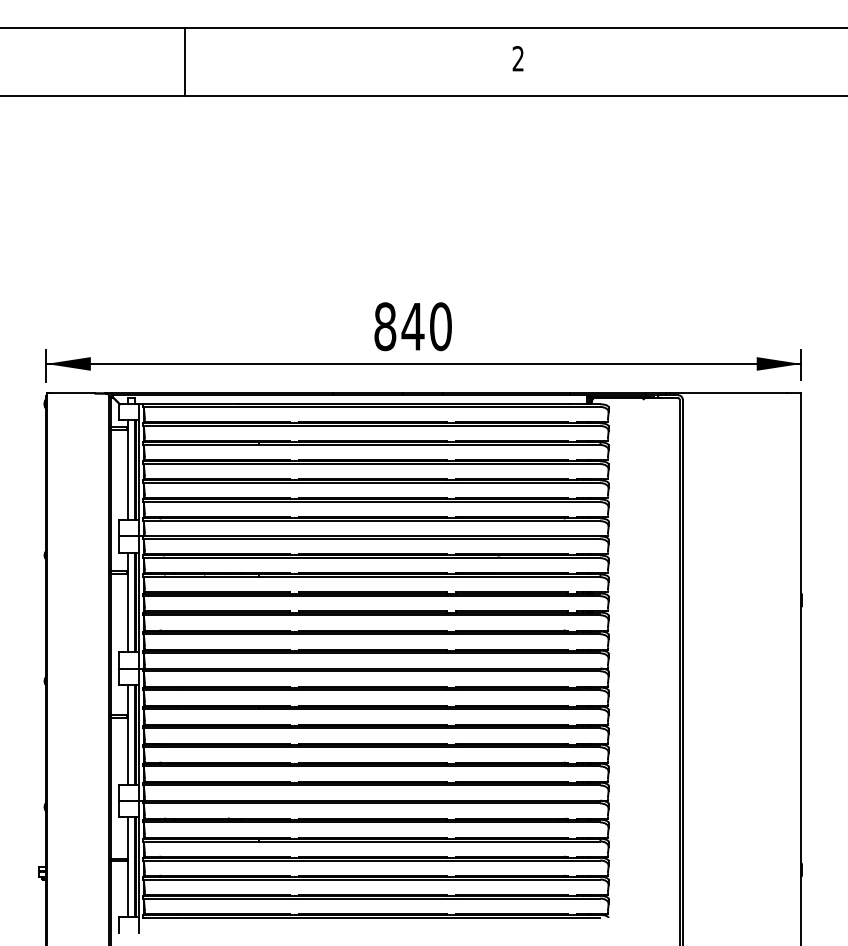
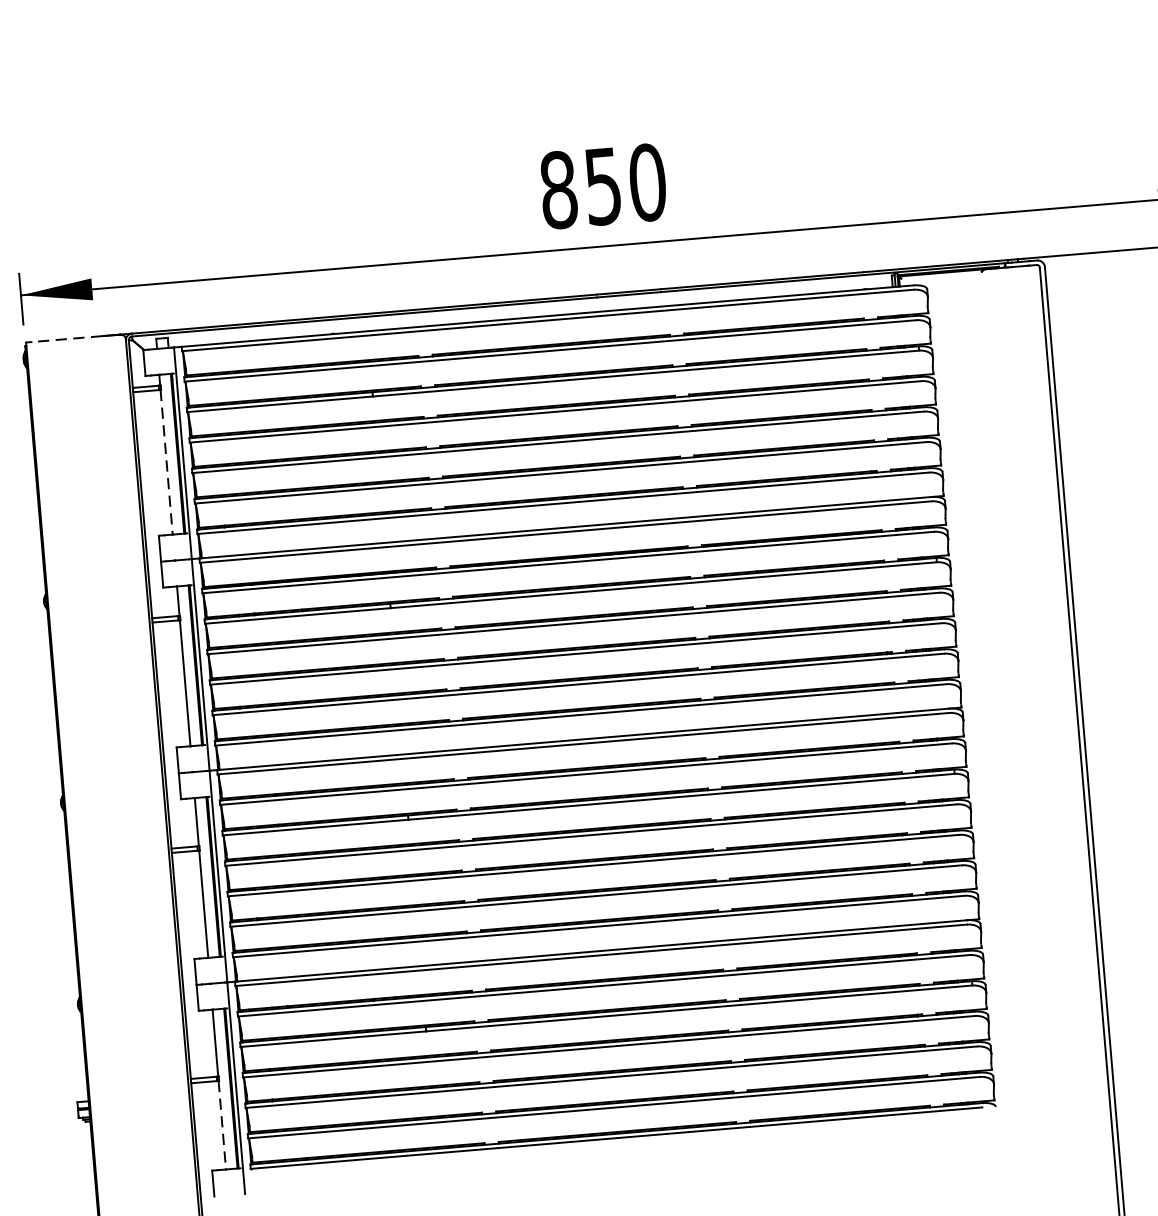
text: (412, 327) -> (602, 187), 840 -> 850
line: (71, 393) -> (65, 339), solid -> dashed
line: (127, 475) -> (165, 463), solid -> dashed
line: (127, 889) -> (221, 1125), solid -> dashed

